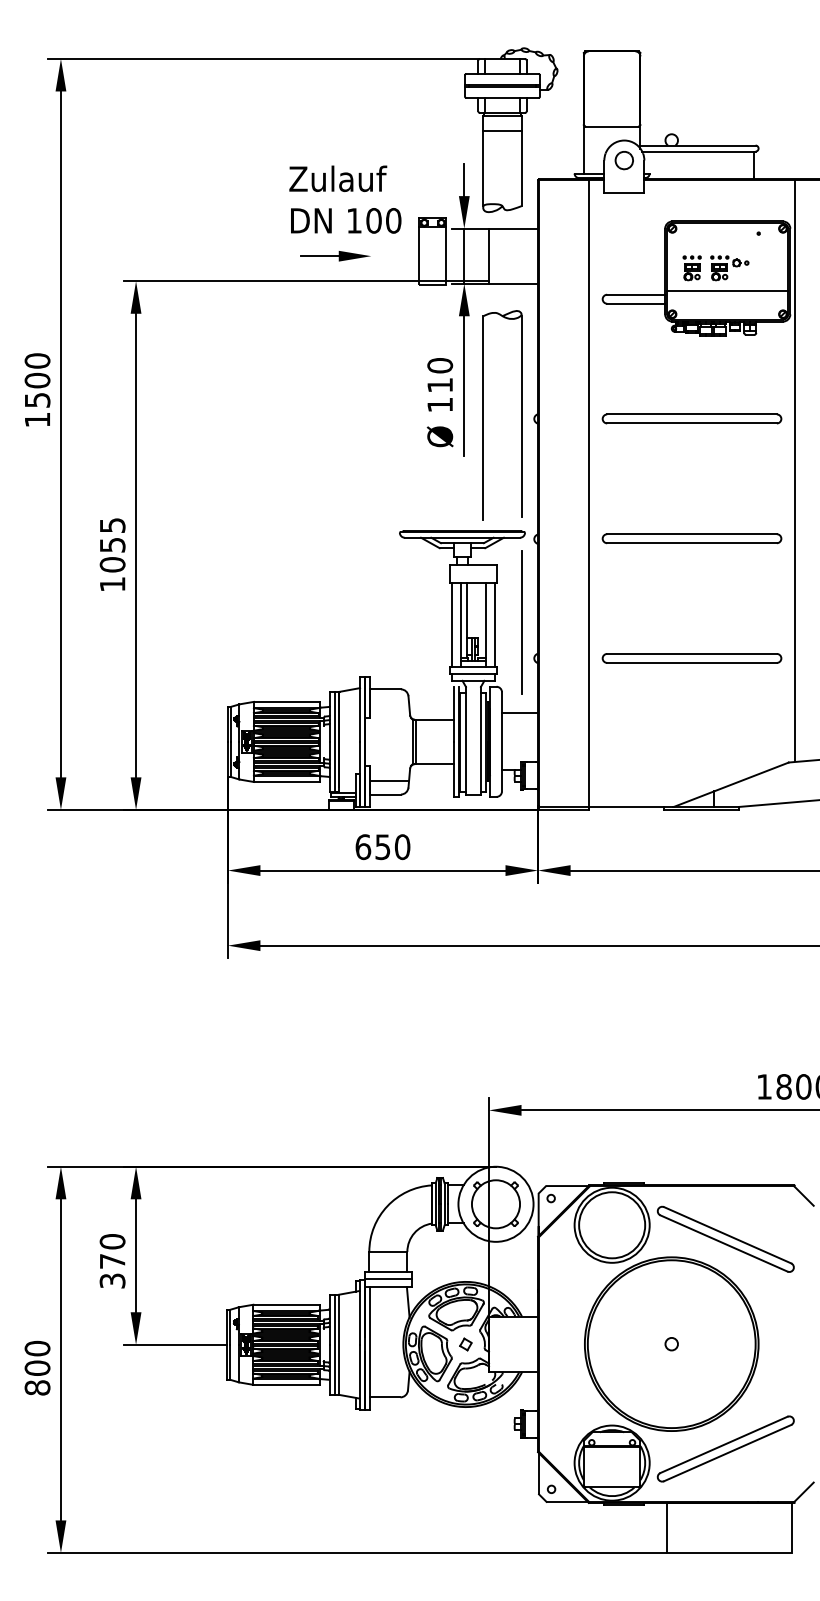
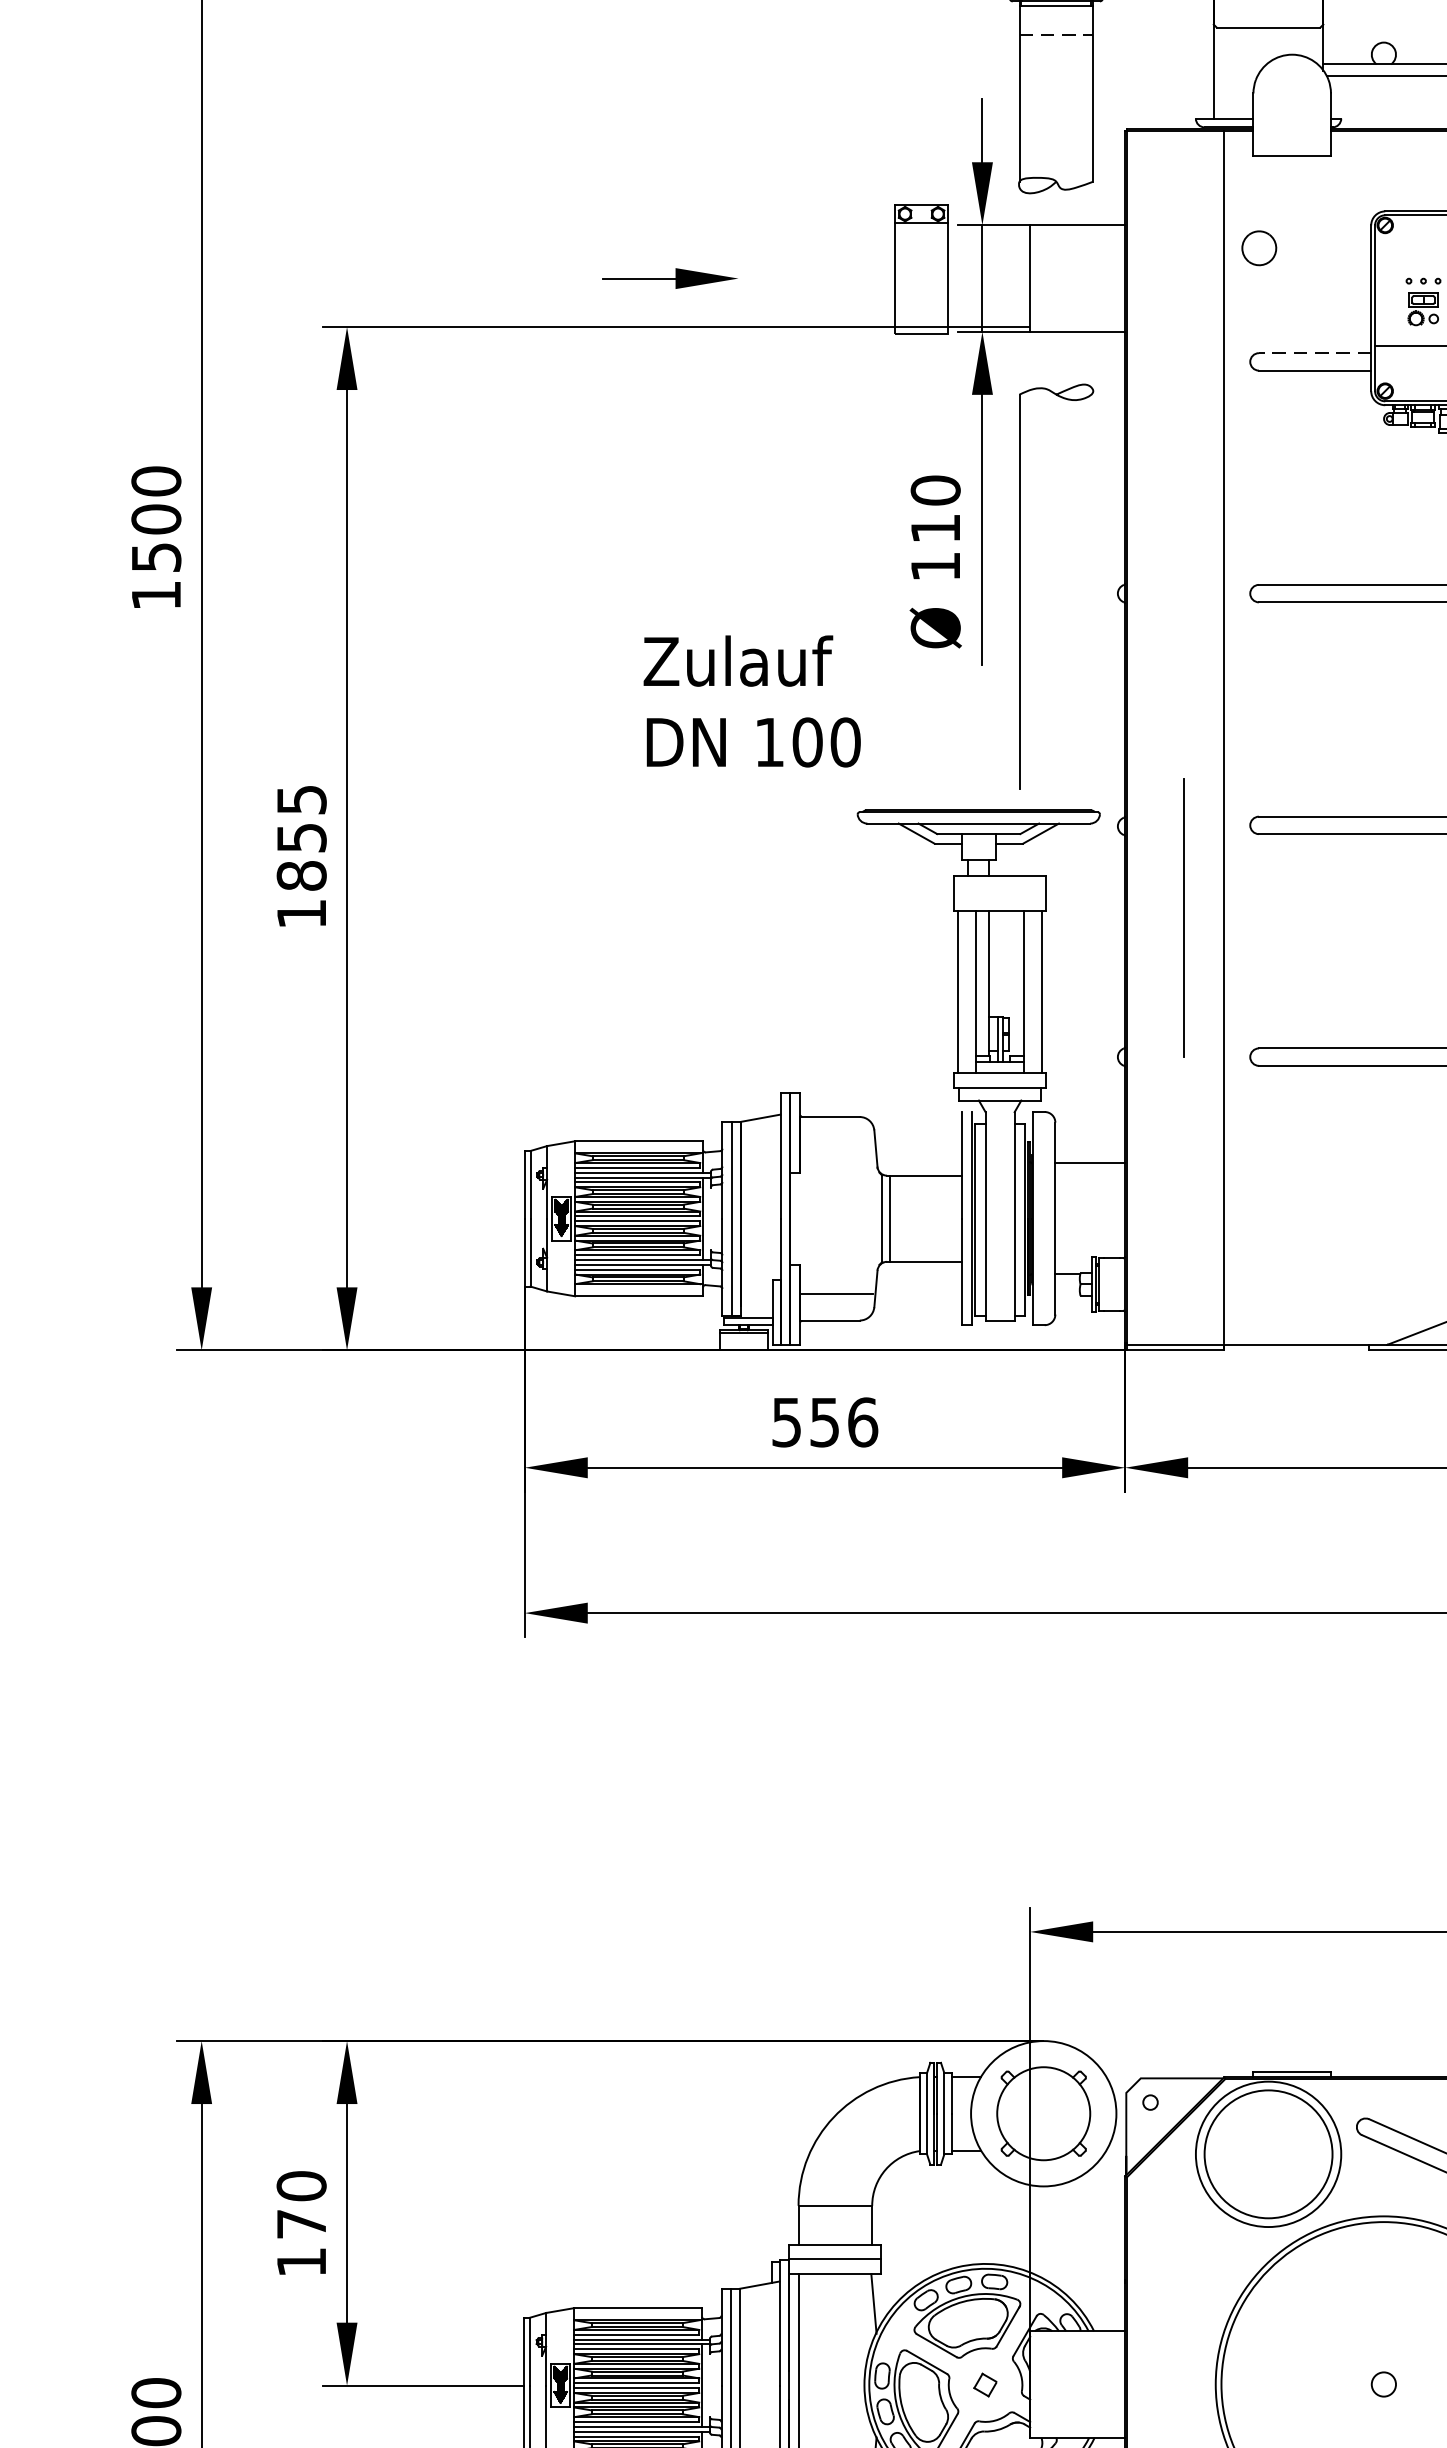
line: (503, 130) -> (1058, 35), solid -> dashed
part: (623, 160) -> (1257, 248), moved
text: (345, 199) -> (752, 701), moved
part: (335, 256) -> (669, 279), moved
line: (636, 294) -> (1315, 352), solid -> dashed
line: (521, 416) -> (1093, 588), removed
text: (112, 564) -> (301, 875), 1055 -> 1855
line: (521, 622) -> (1184, 917), moved
text: (382, 847) -> (824, 1423), 650 -> 556
text: (112, 1280) -> (301, 2261), 370 -> 170

